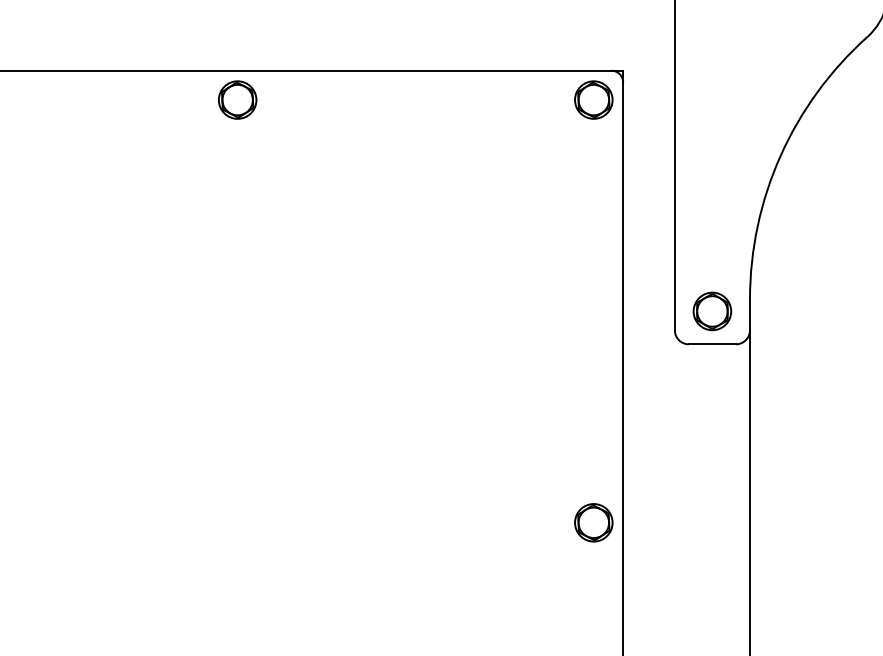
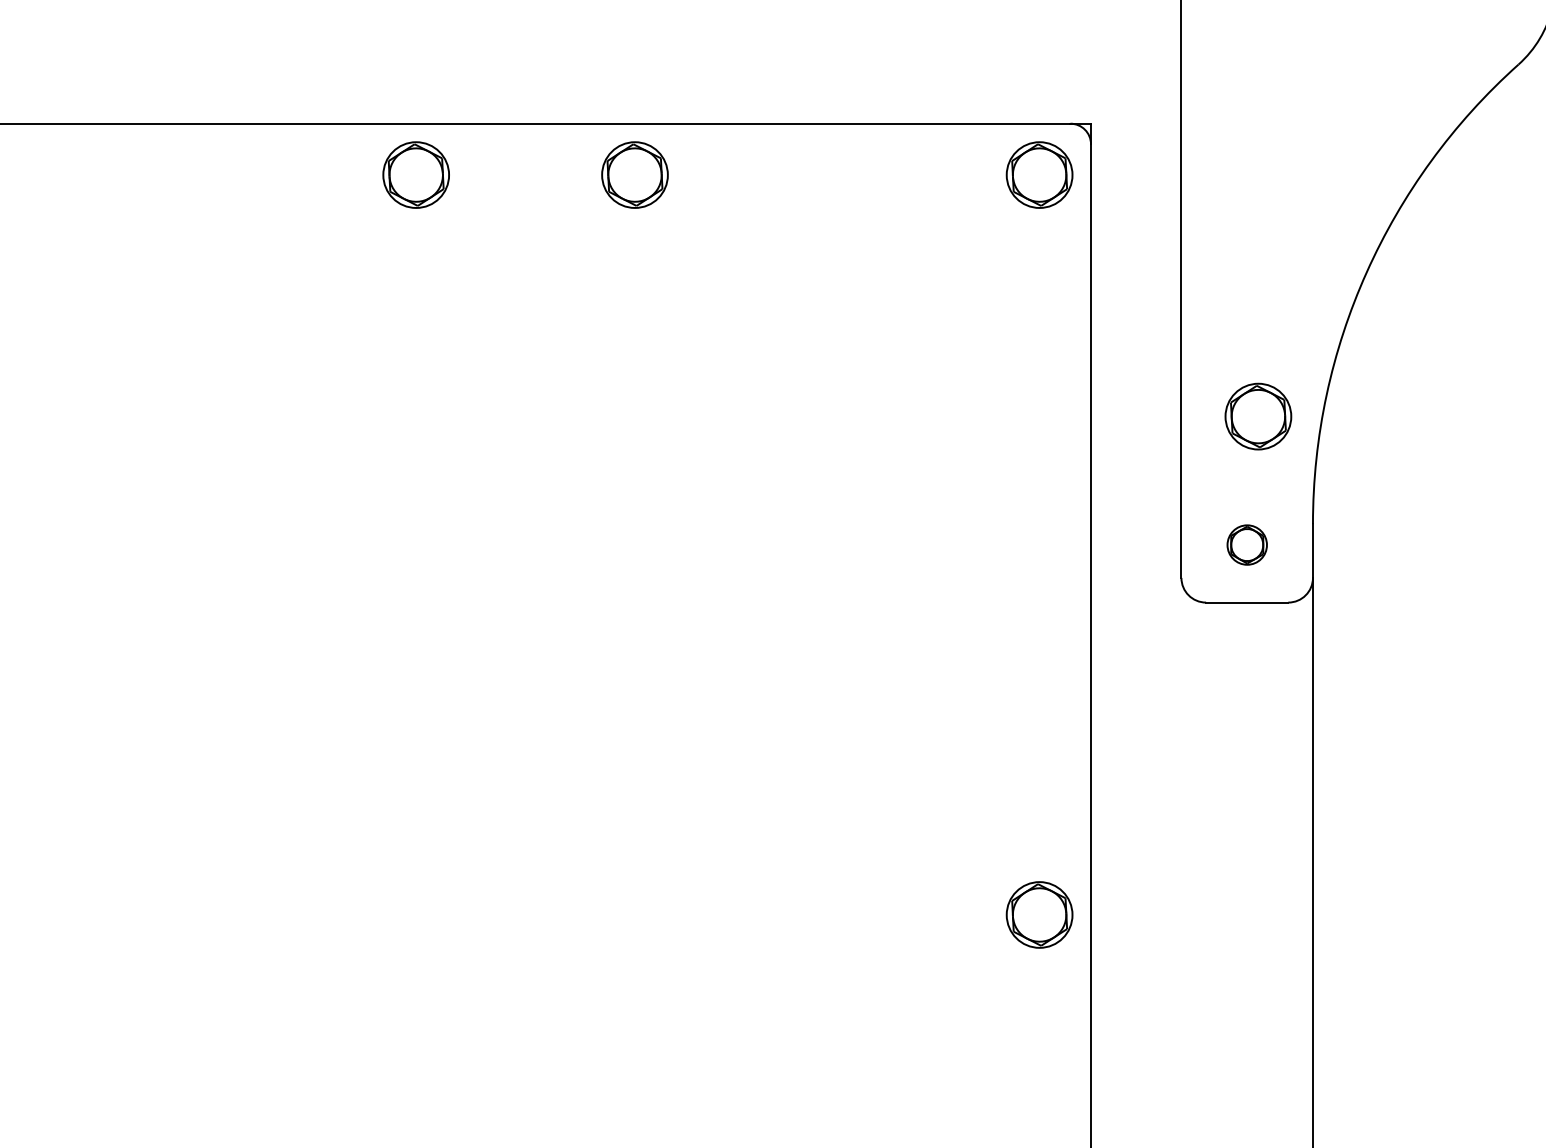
part: (362, 99) -> (634, 174), added
part: (718, 237) -> (1257, 415), added
part: (712, 311) -> (1247, 545), size x0.6

